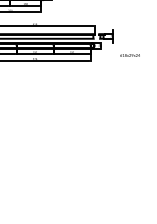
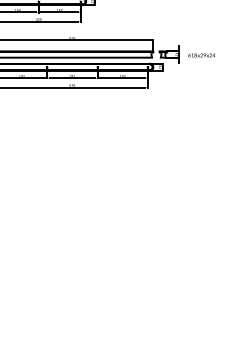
text: (129, 55) -> (201, 55), moved

